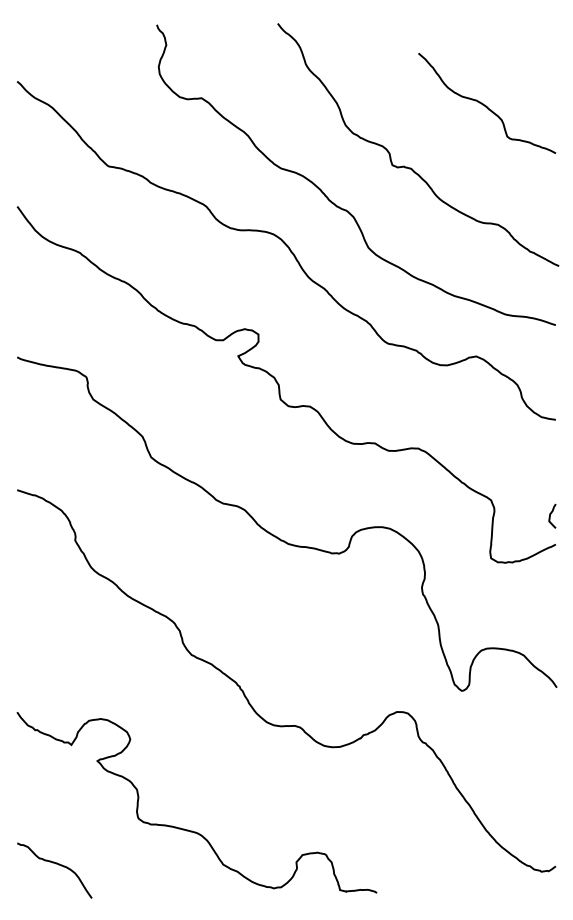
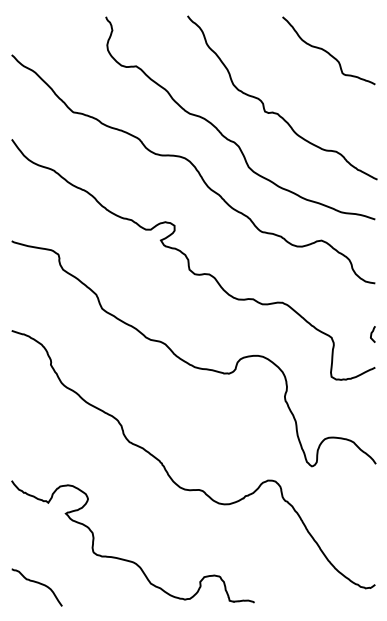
curve: (485, 104) -> (327, 51), moved
curve: (551, 516) -> (372, 334), moved

